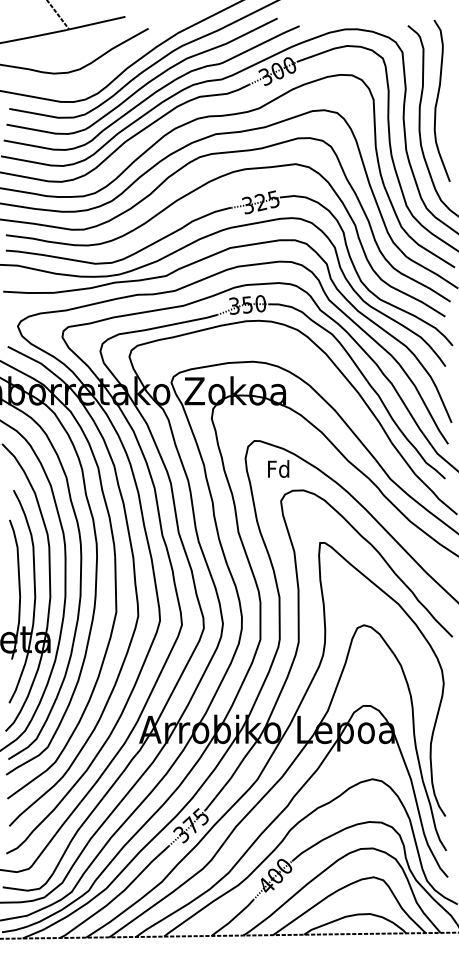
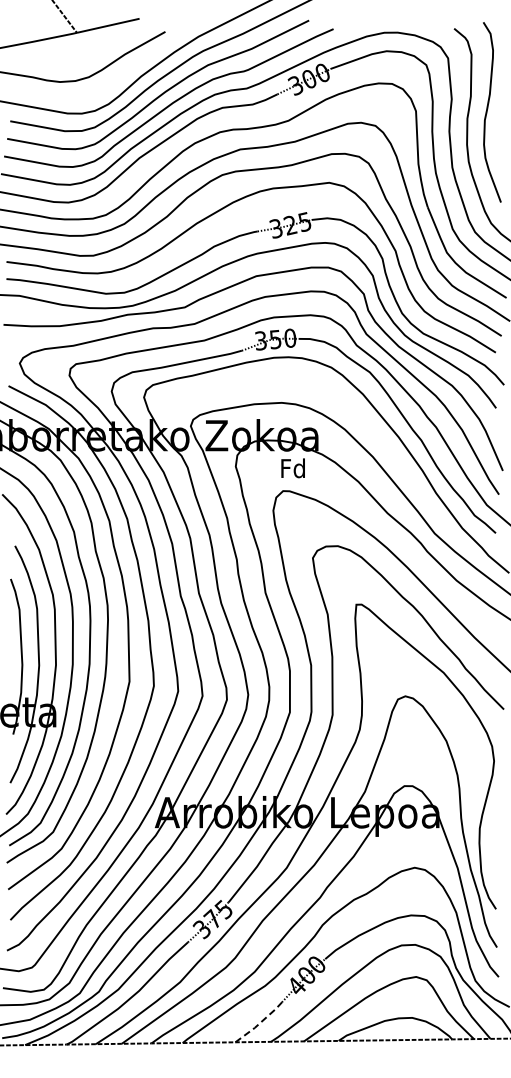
text: (277, 469) -> (292, 468), moved
line: (233, 919) -> (259, 1023), solid -> dashed

